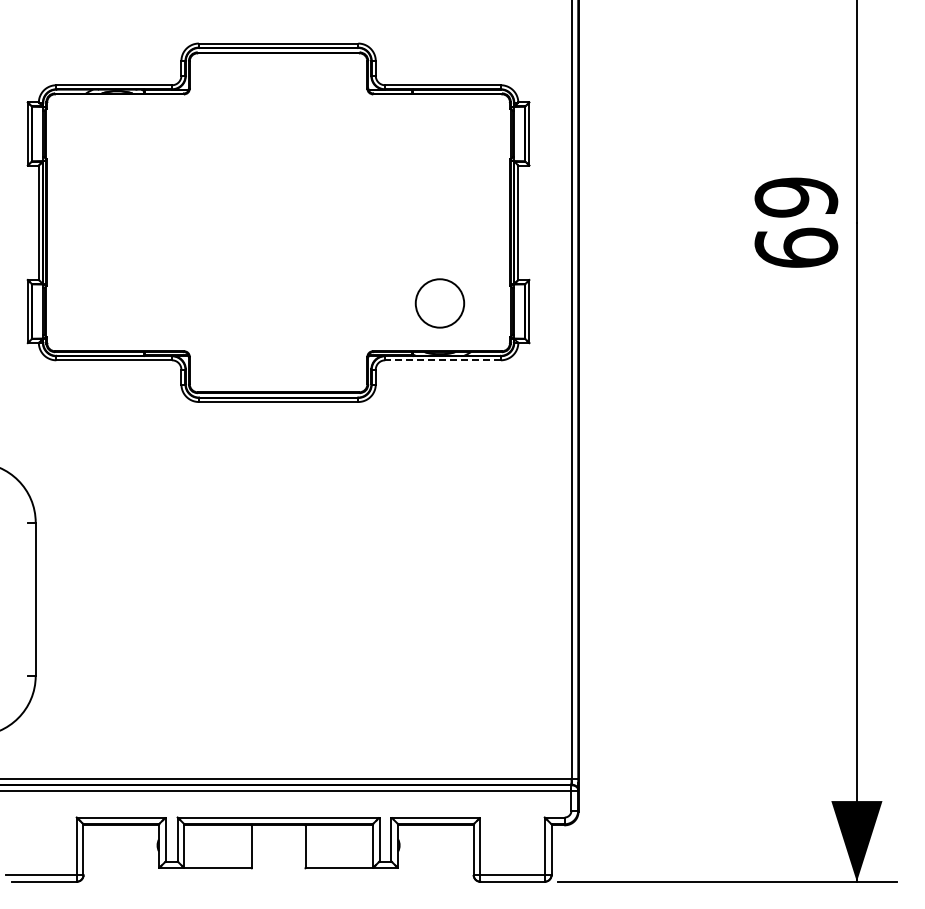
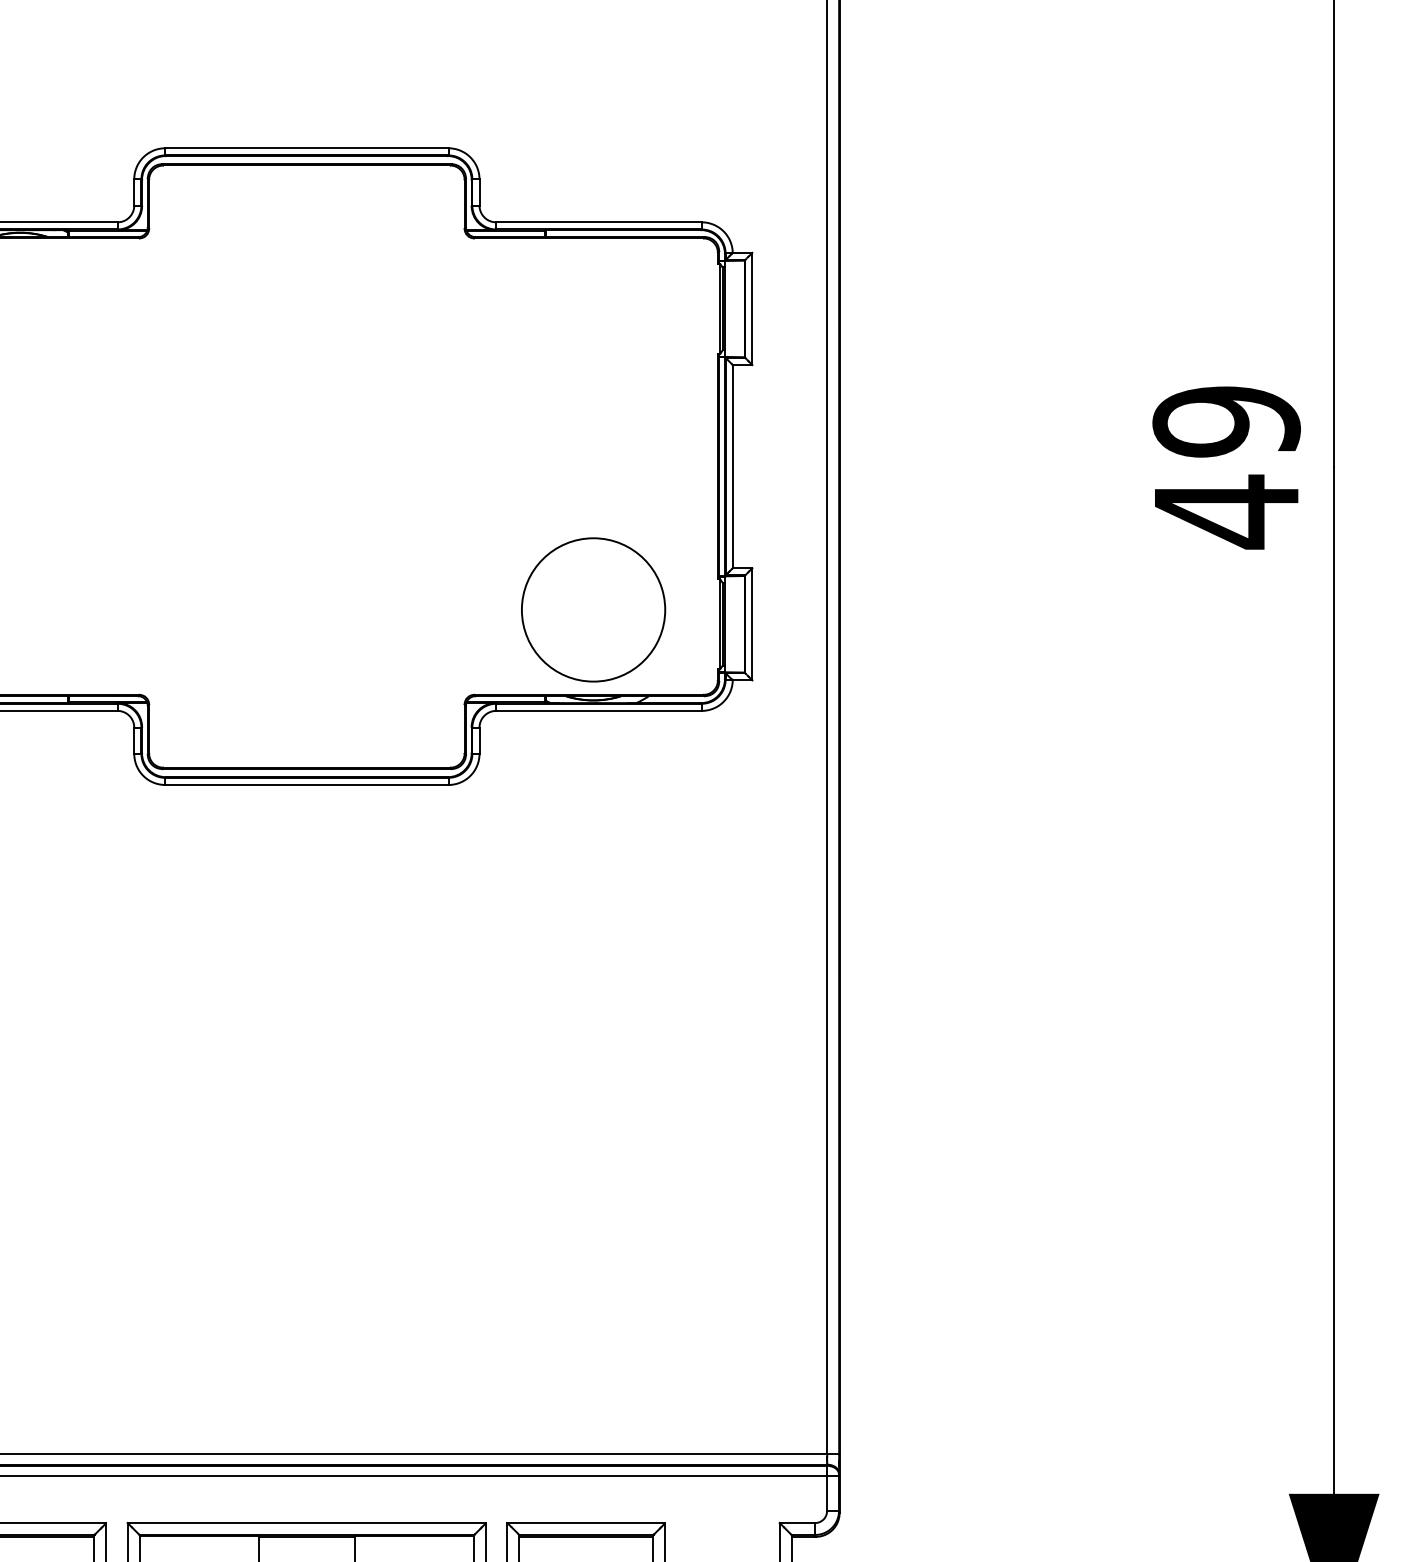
text: (796, 248) -> (1226, 512), 69 -> 49
circle: (439, 303) -> (592, 609), size x1.67
line: (443, 360) -> (599, 711), dashed -> solid

